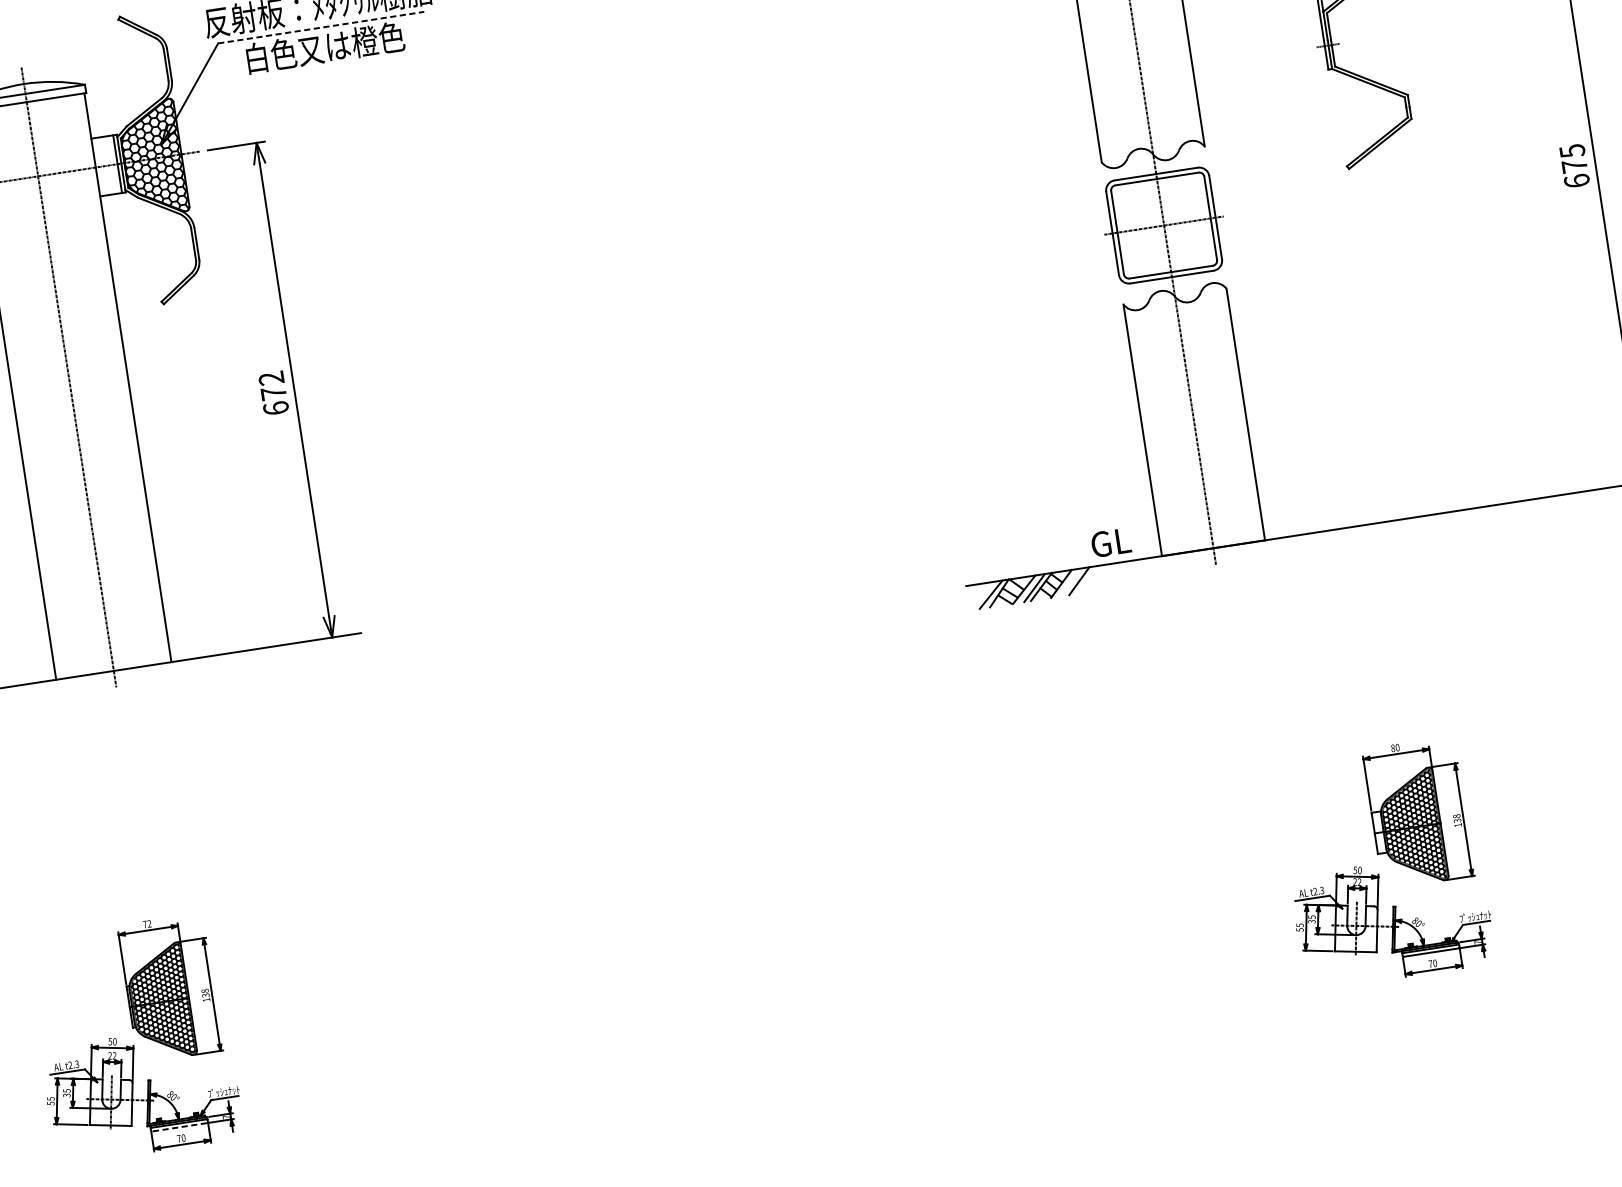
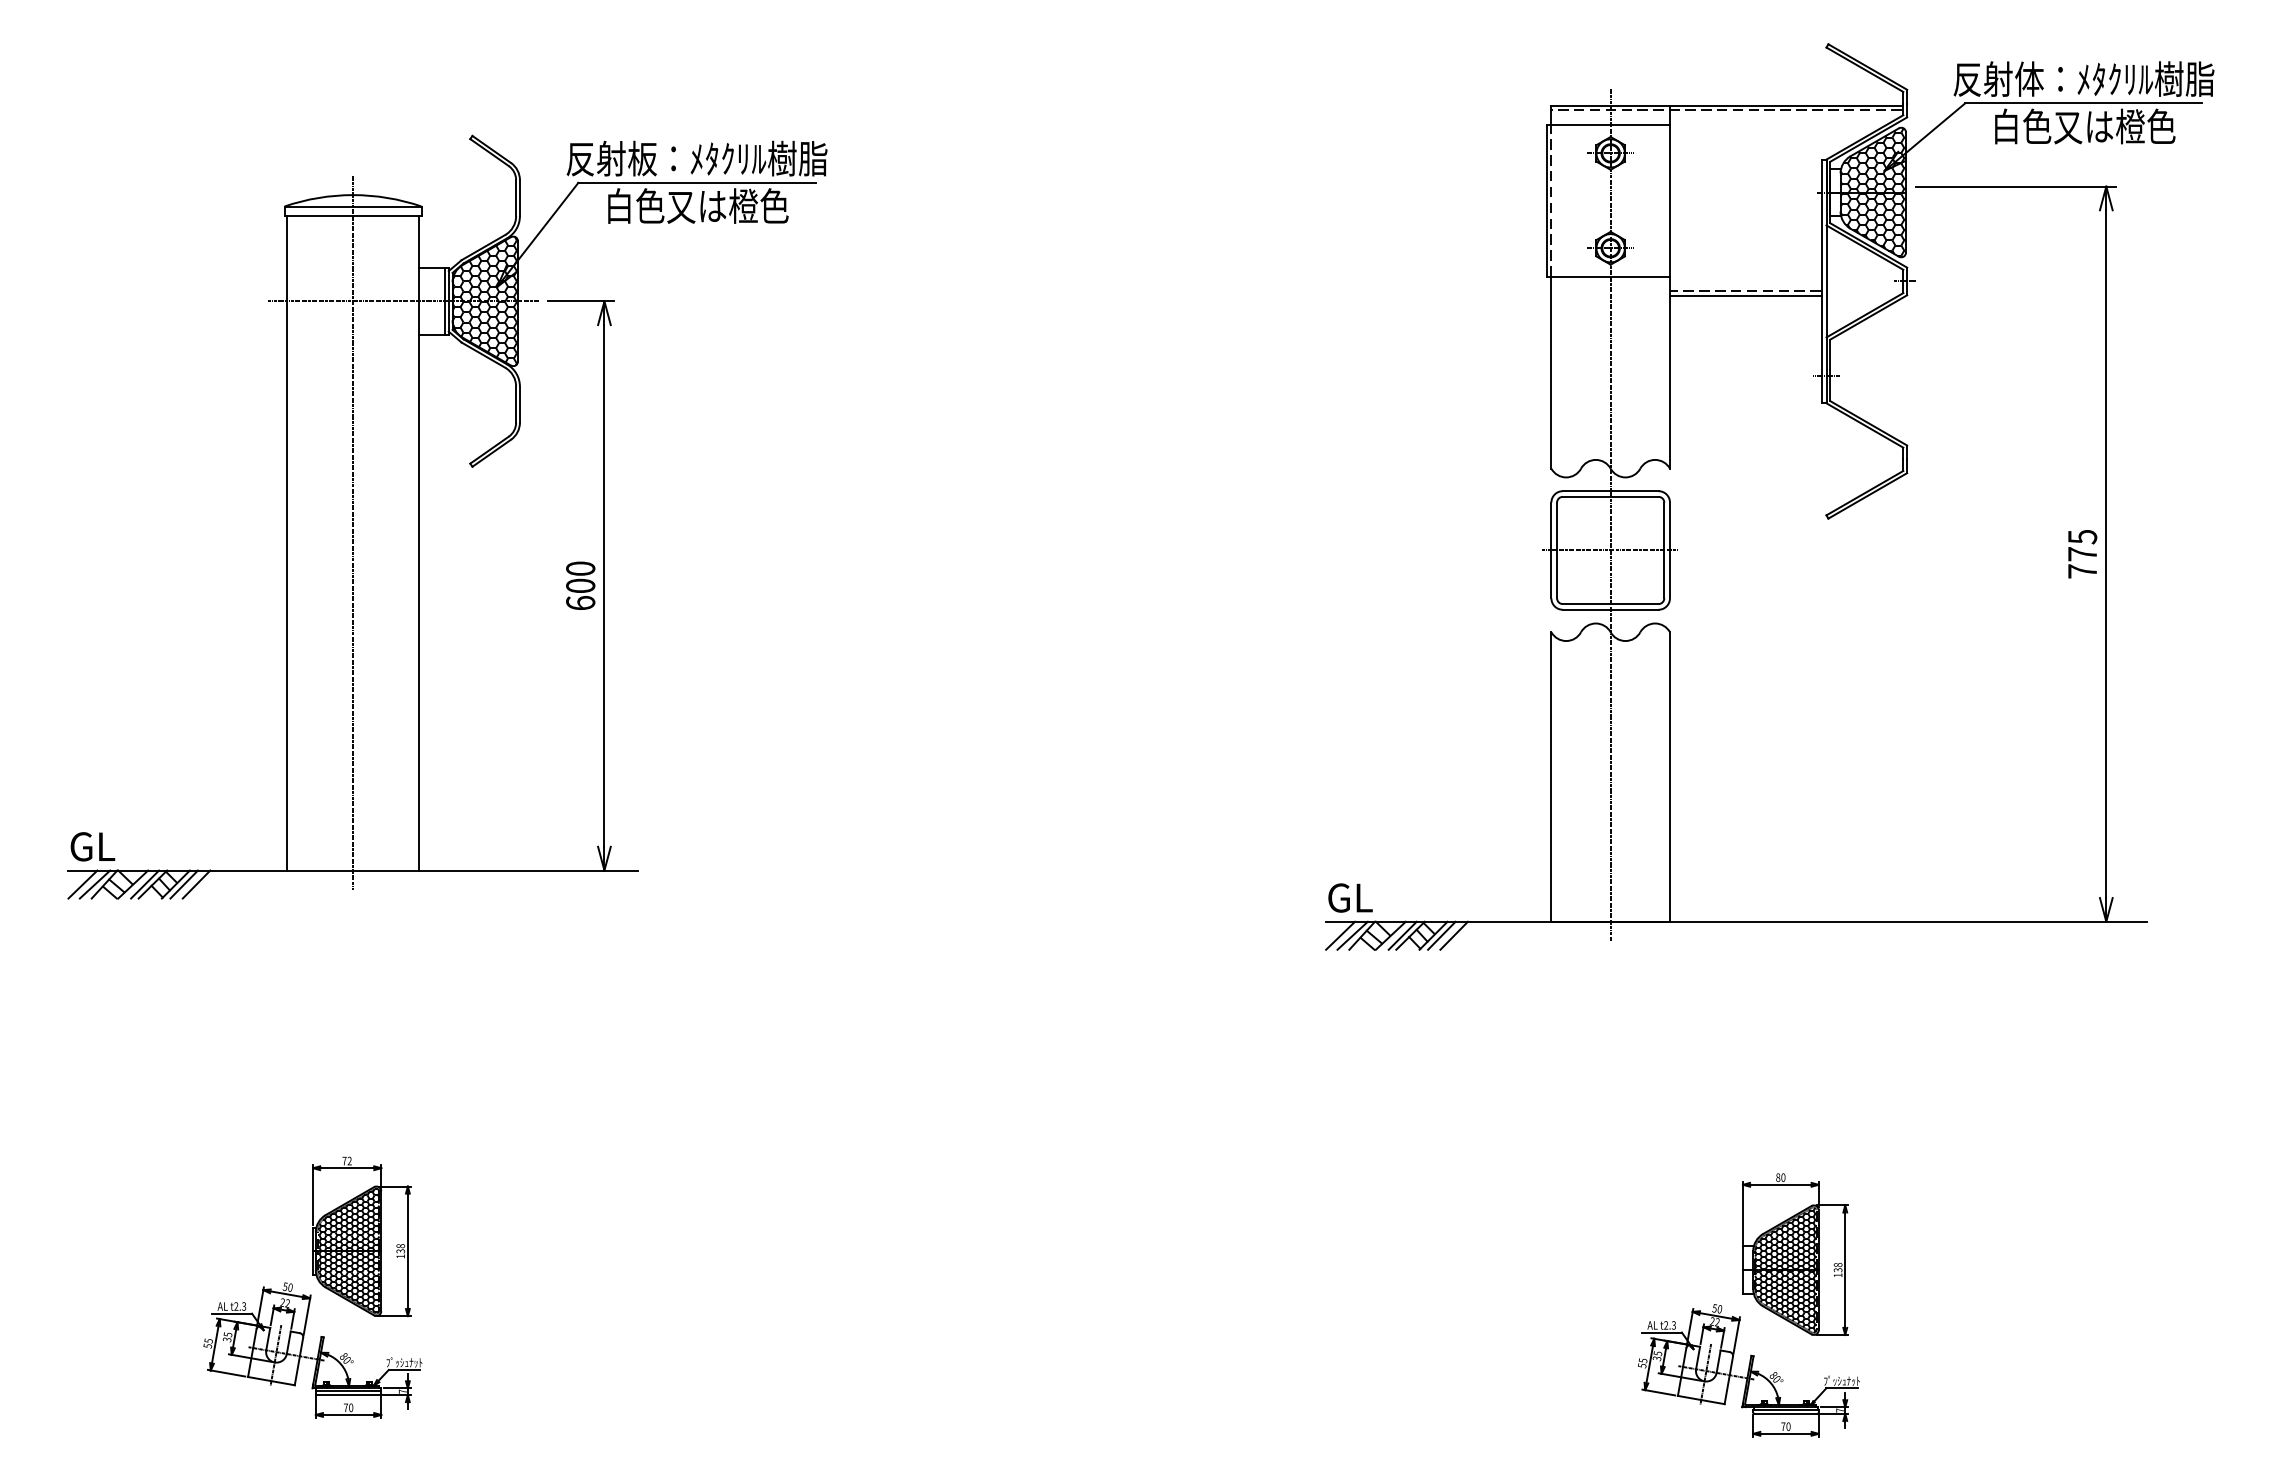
line: (320, 27) -> (696, 182), dashed -> solid
text: (1576, 181) -> (2082, 571), 675 -> 775
text: (272, 385) -> (580, 576), 672 -> 600
text: (1111, 542) -> (1350, 897), moved
line: (1068, 582) -> (1441, 935), added
line: (980, 596) -> (1340, 935), added
line: (179, 1127) -> (348, 1395), dashed -> solid

